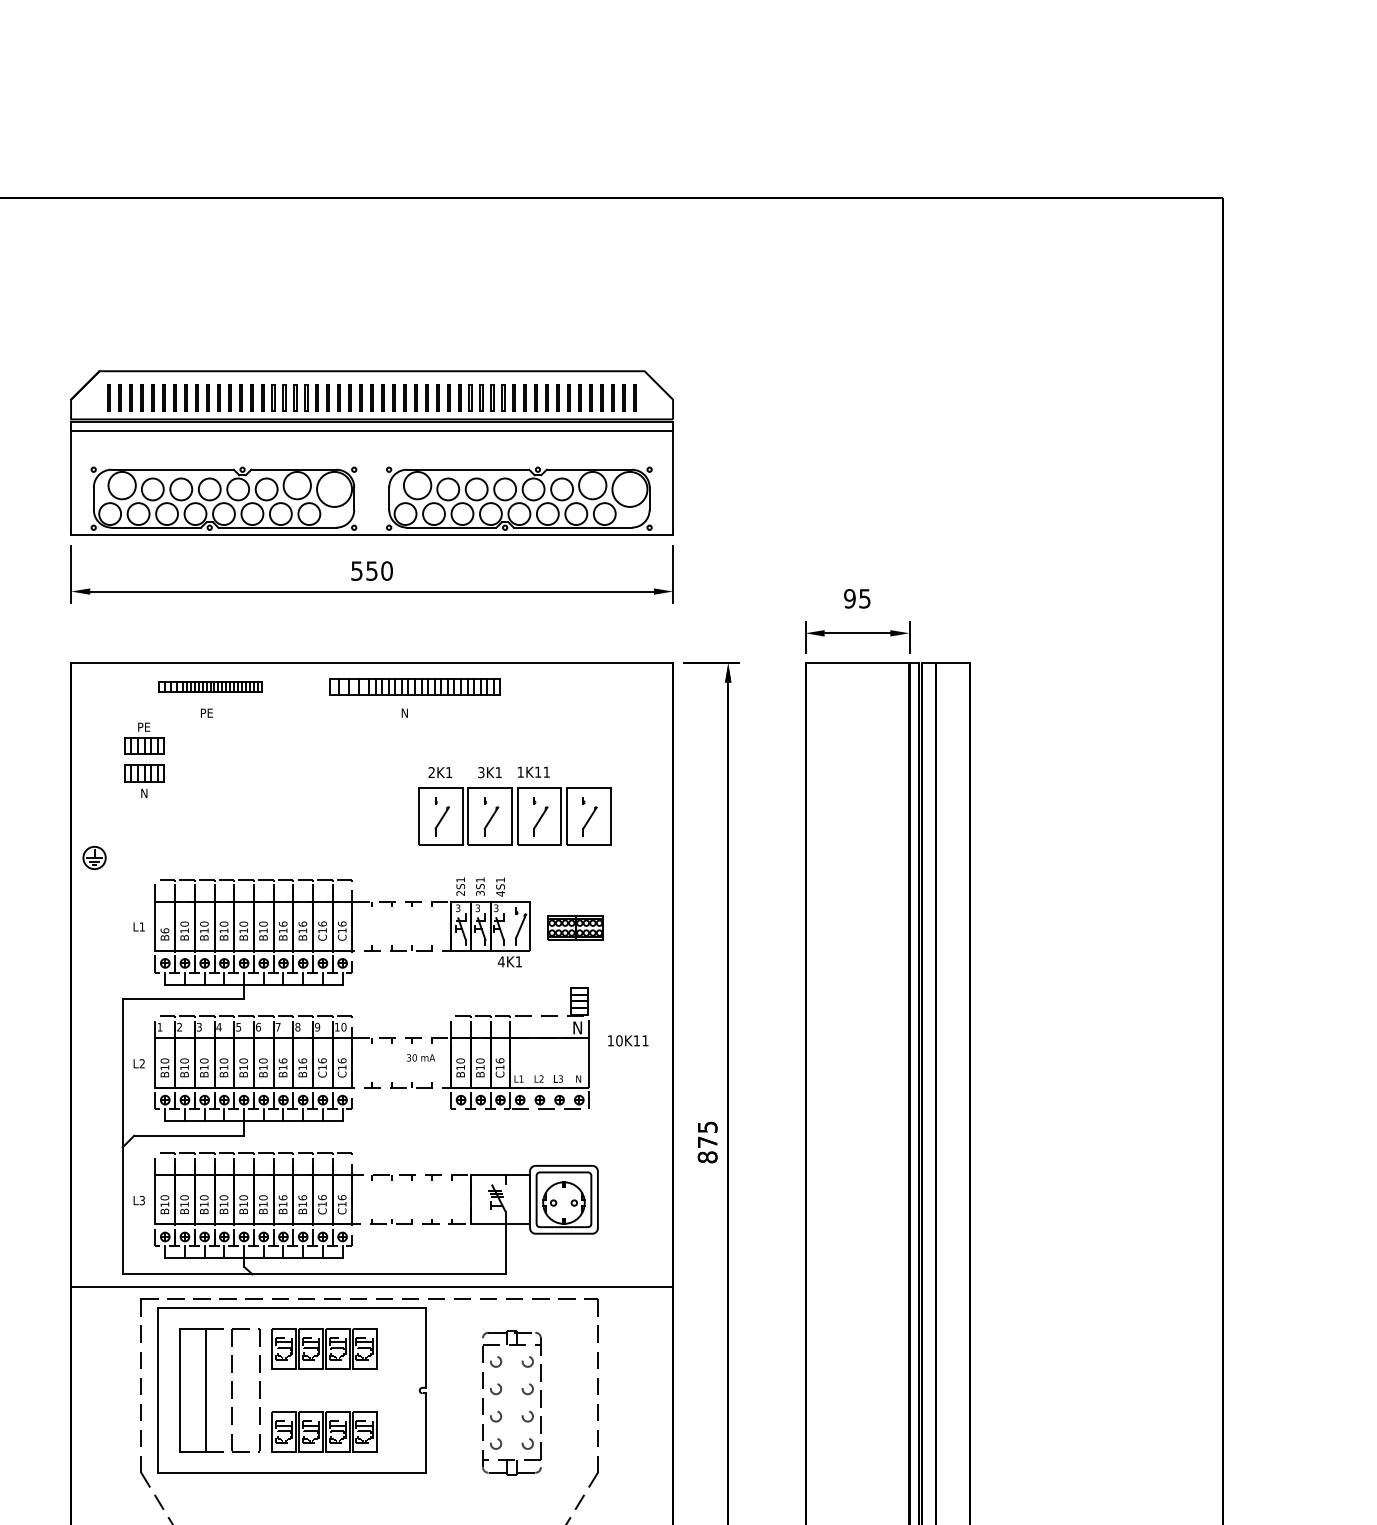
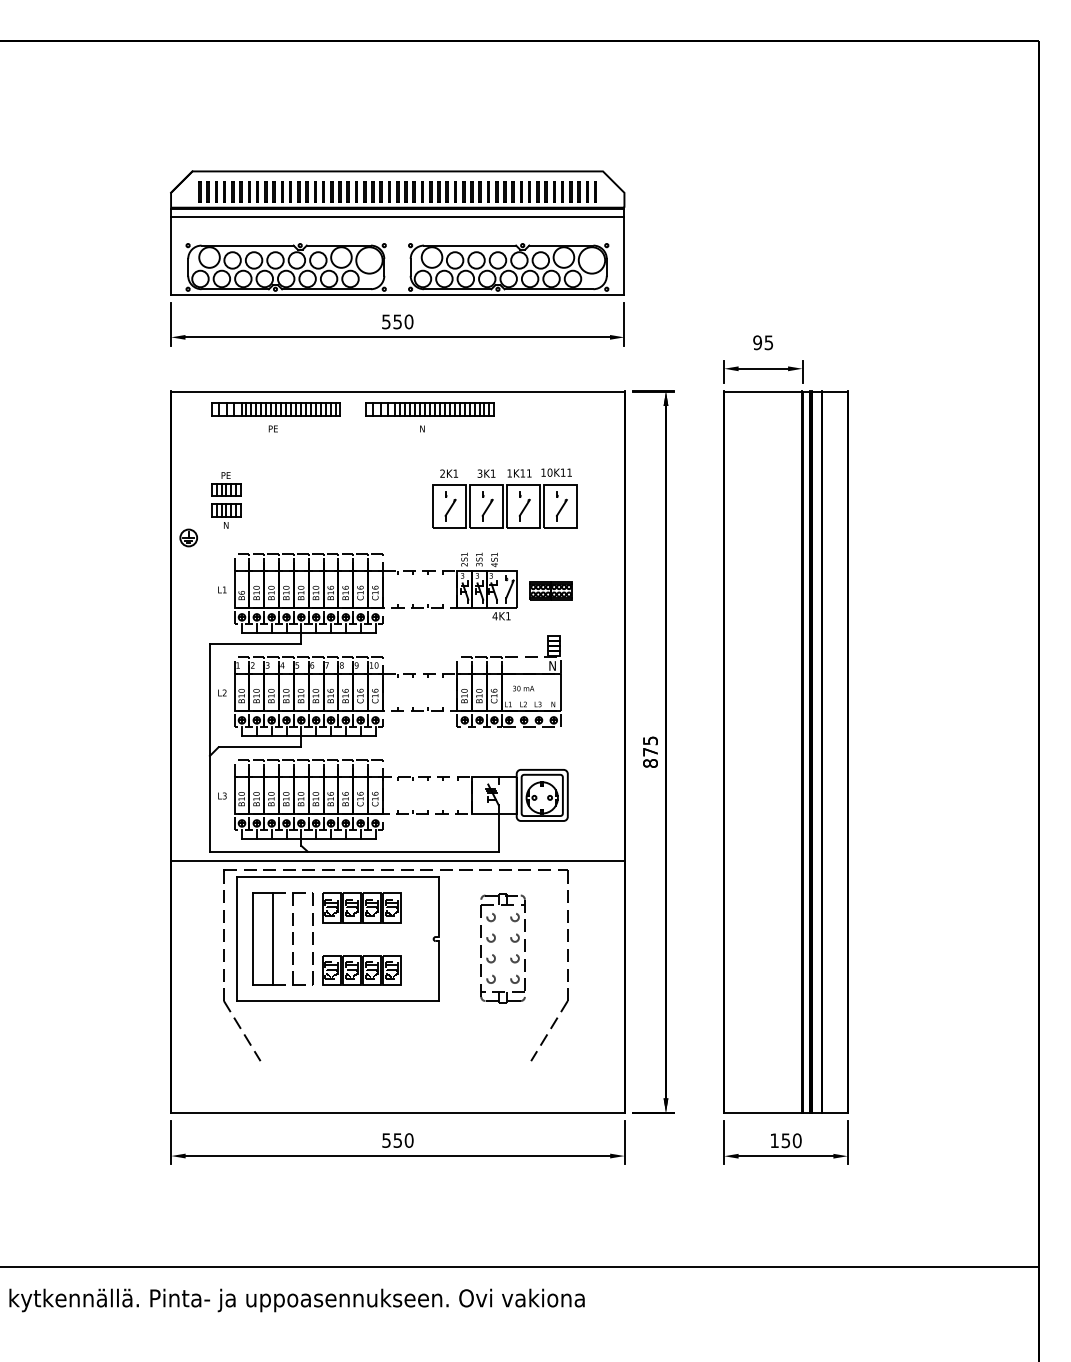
part: (209, 687) -> (275, 409), size x1.67
part: (144, 760) -> (226, 500), moved
text: (628, 1040) -> (556, 472), moved
text: (420, 1057) -> (523, 688), moved

